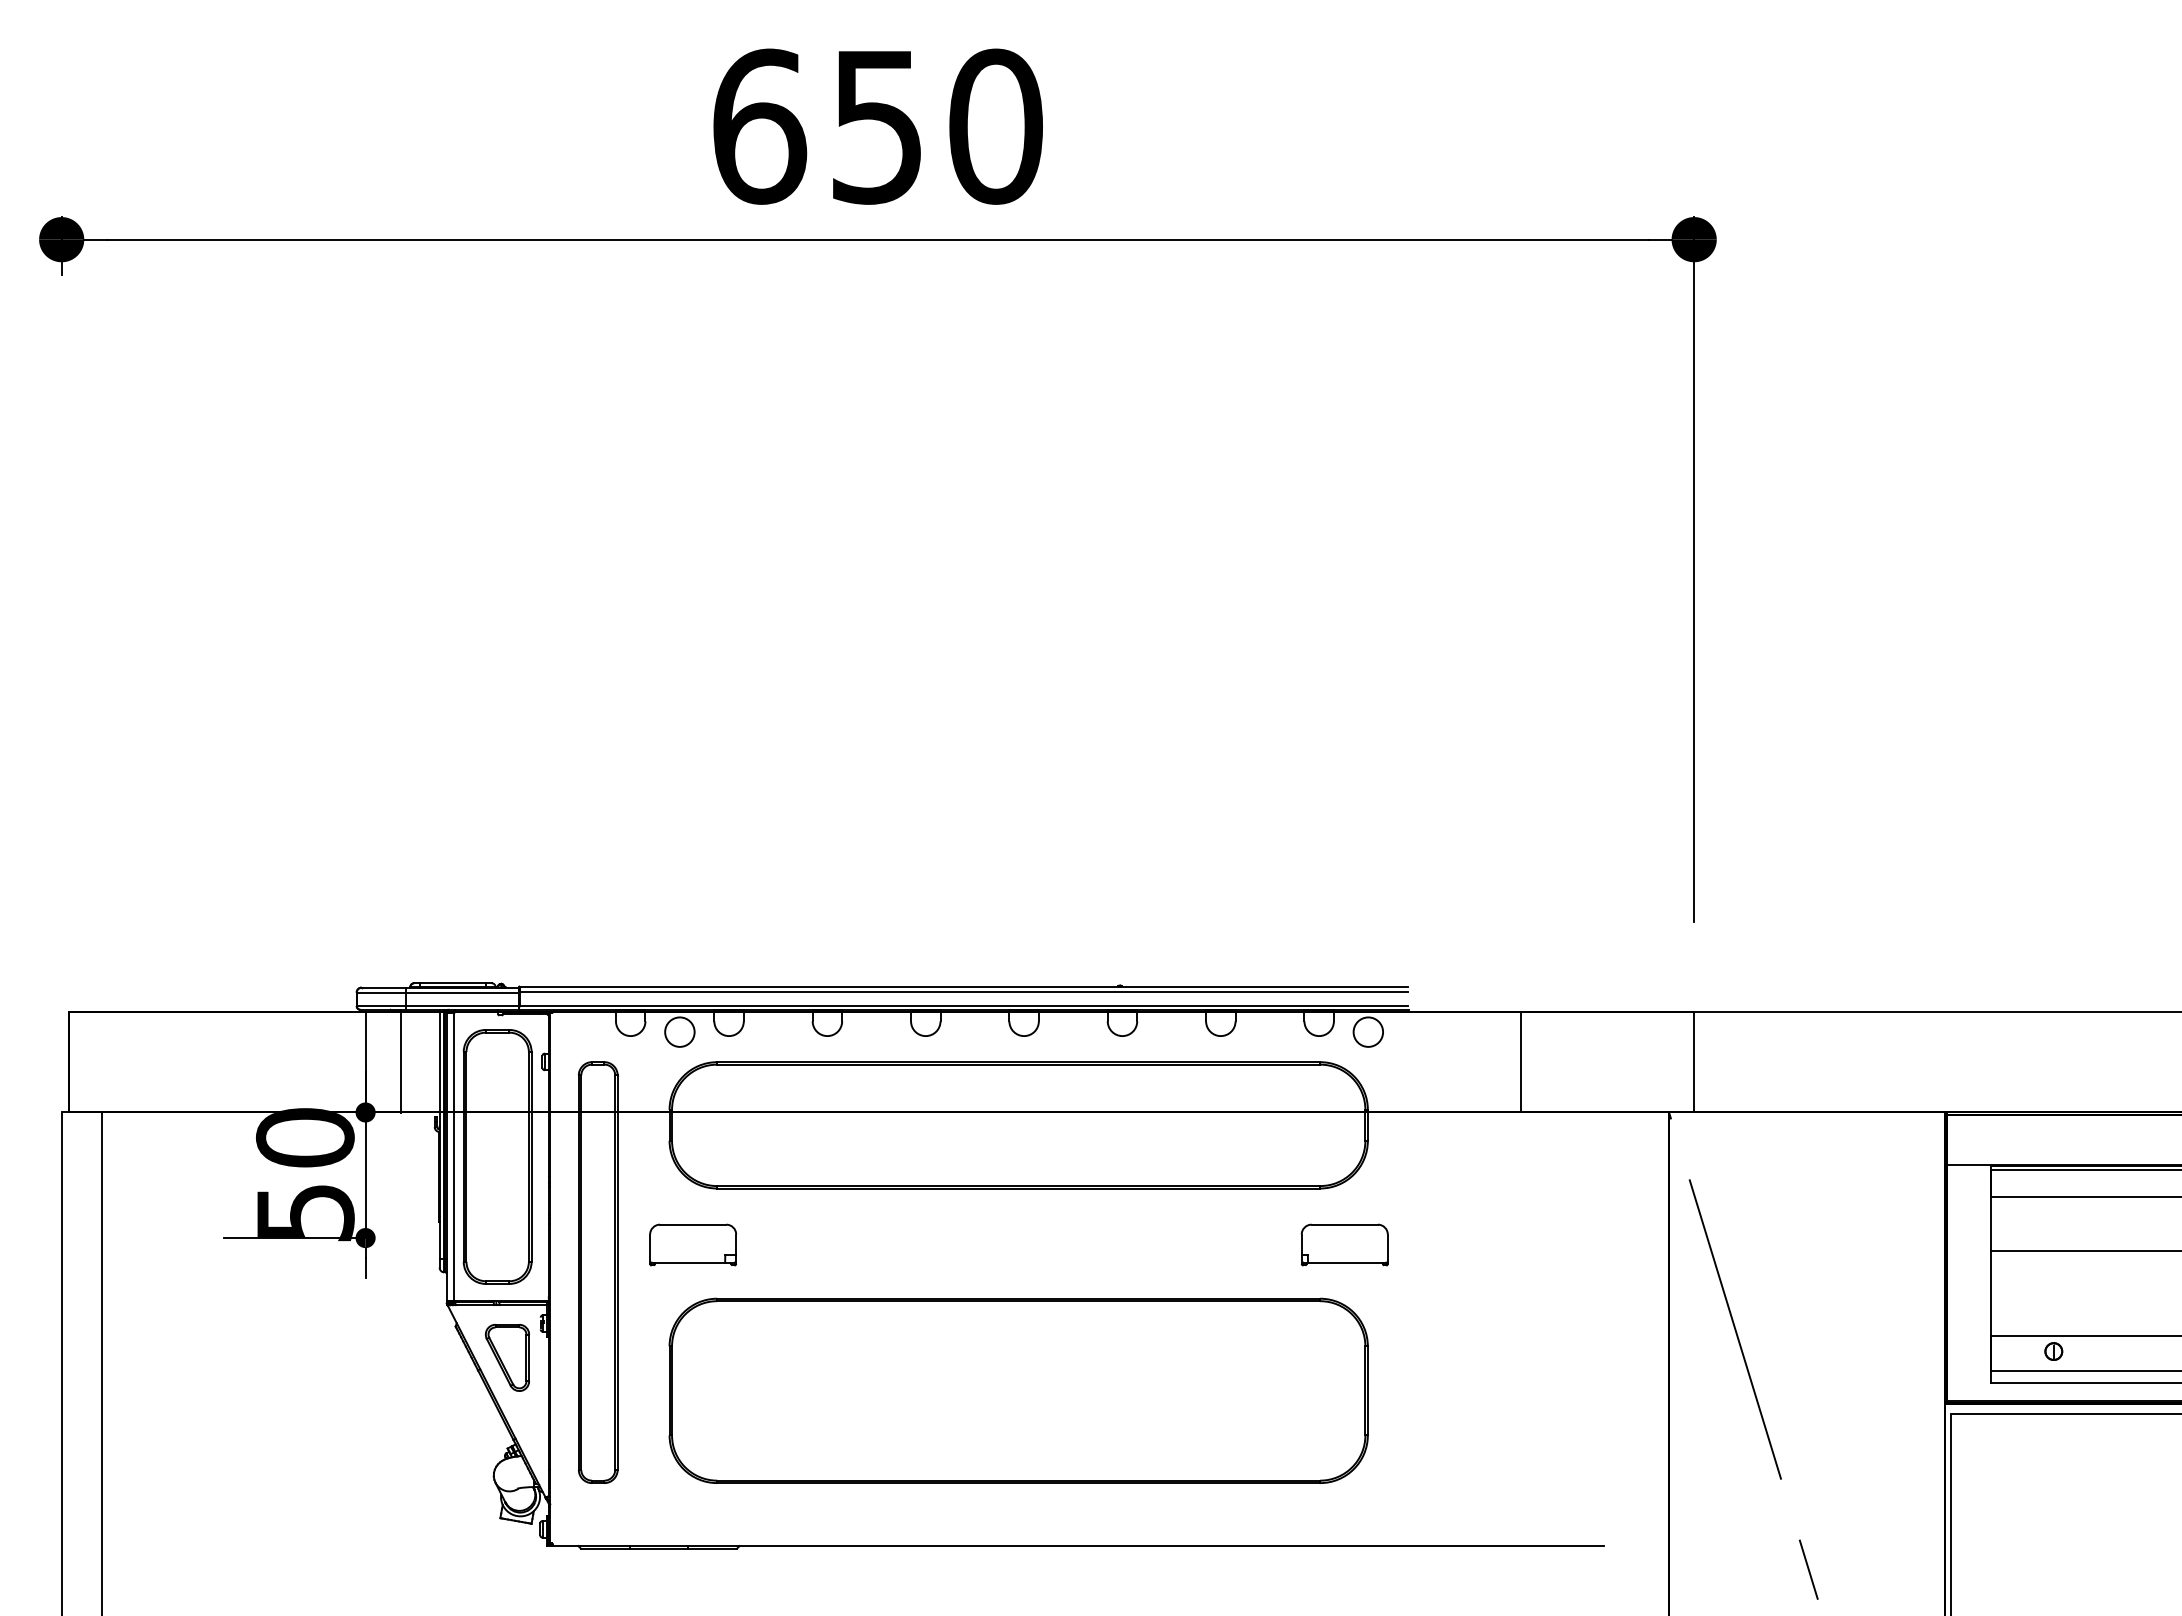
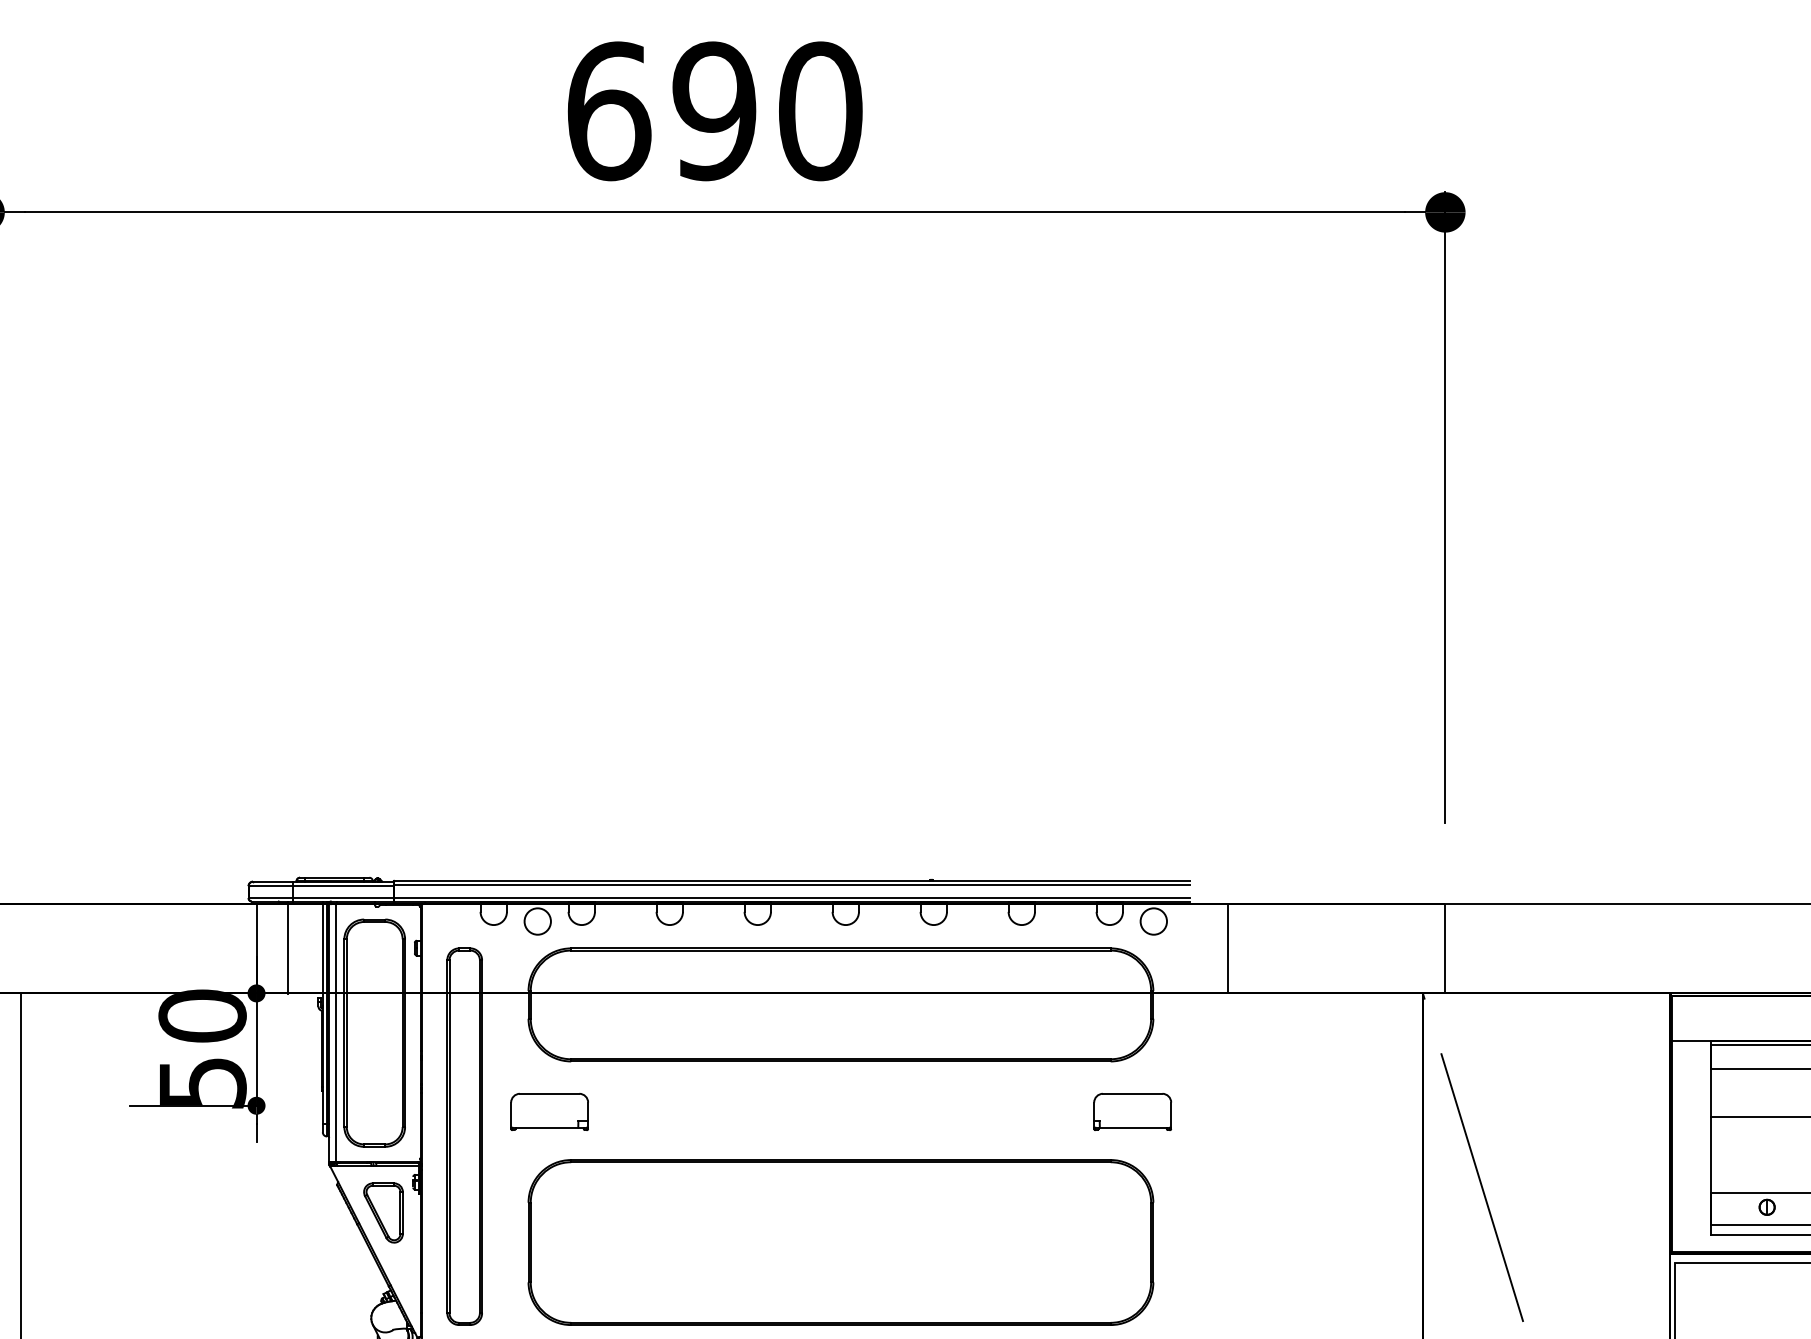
text: (876, 126) -> (713, 111), 650 -> 690
line: (1520, 1062) -> (1227, 948), moved

